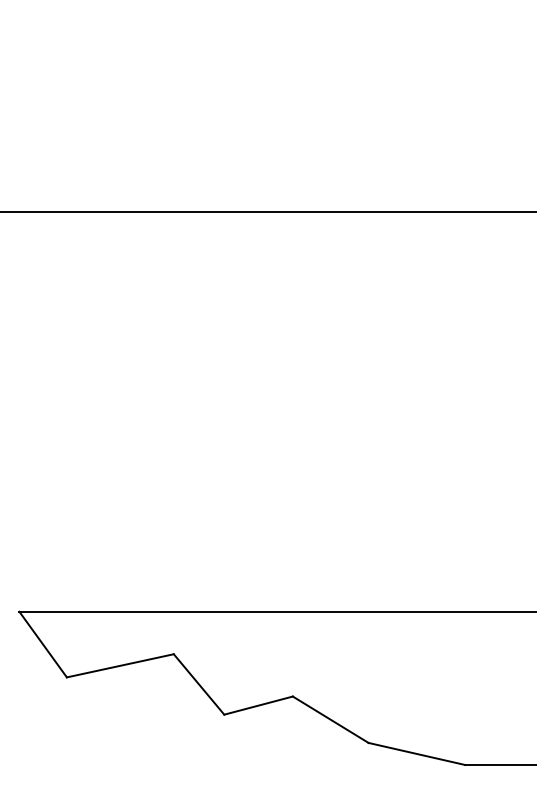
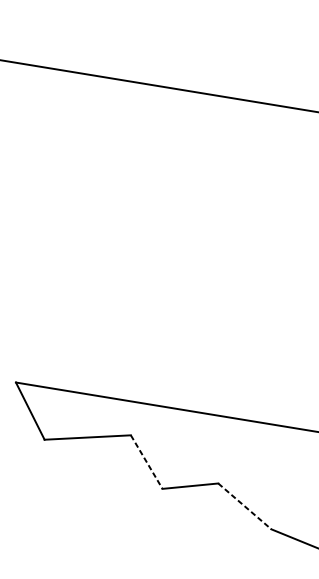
line: (199, 684) -> (147, 462), solid -> dashed
line: (331, 720) -> (245, 507), solid -> dashed

